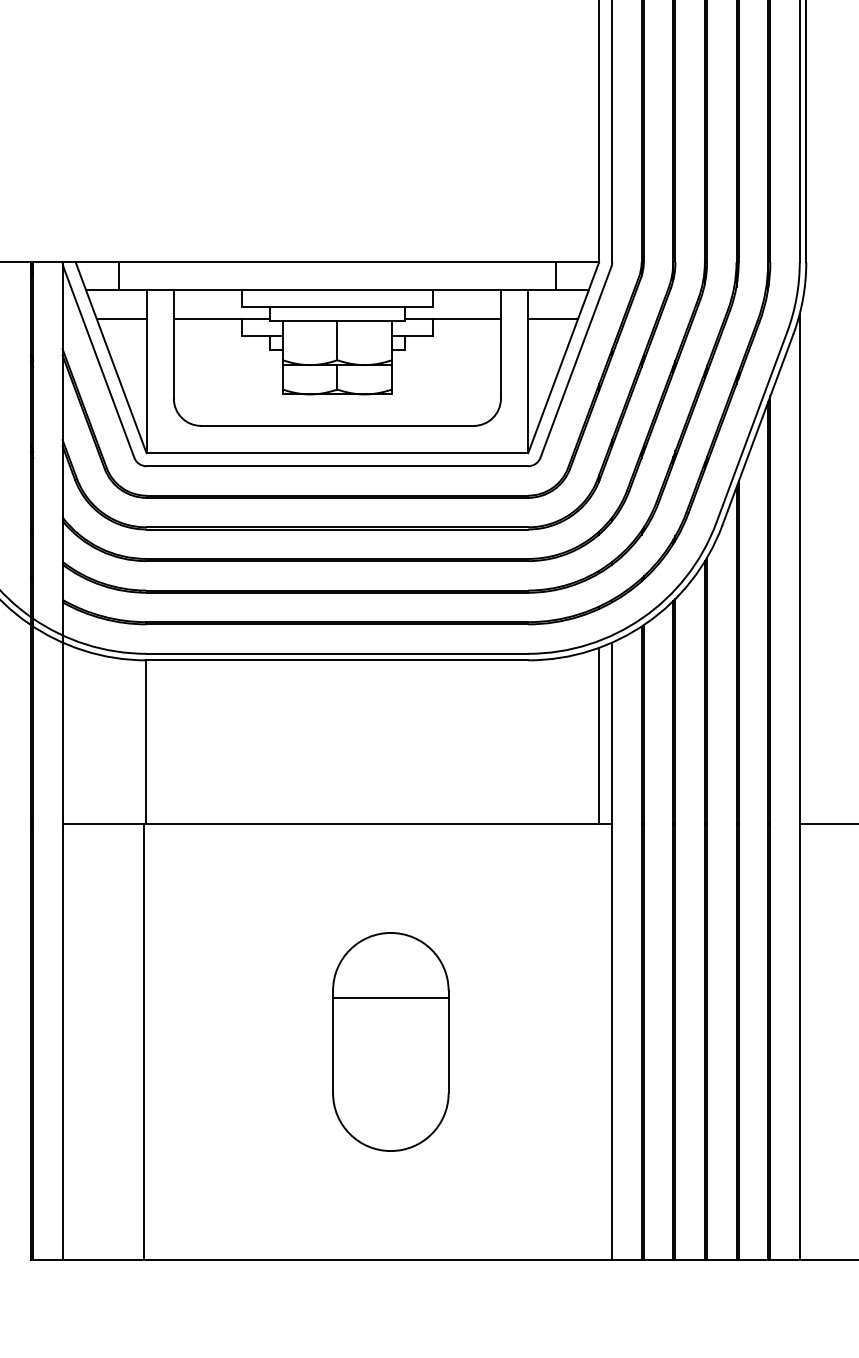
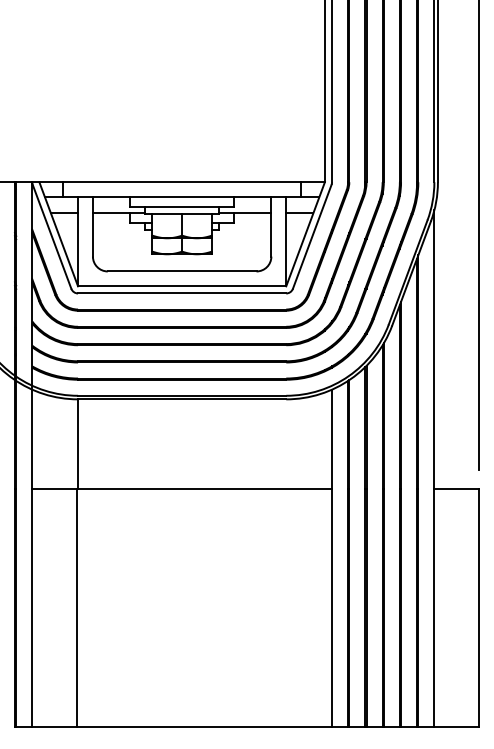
line: (598, 735) -> (324, 440), removed
part: (389, 1041) -> (210, 607), removed

